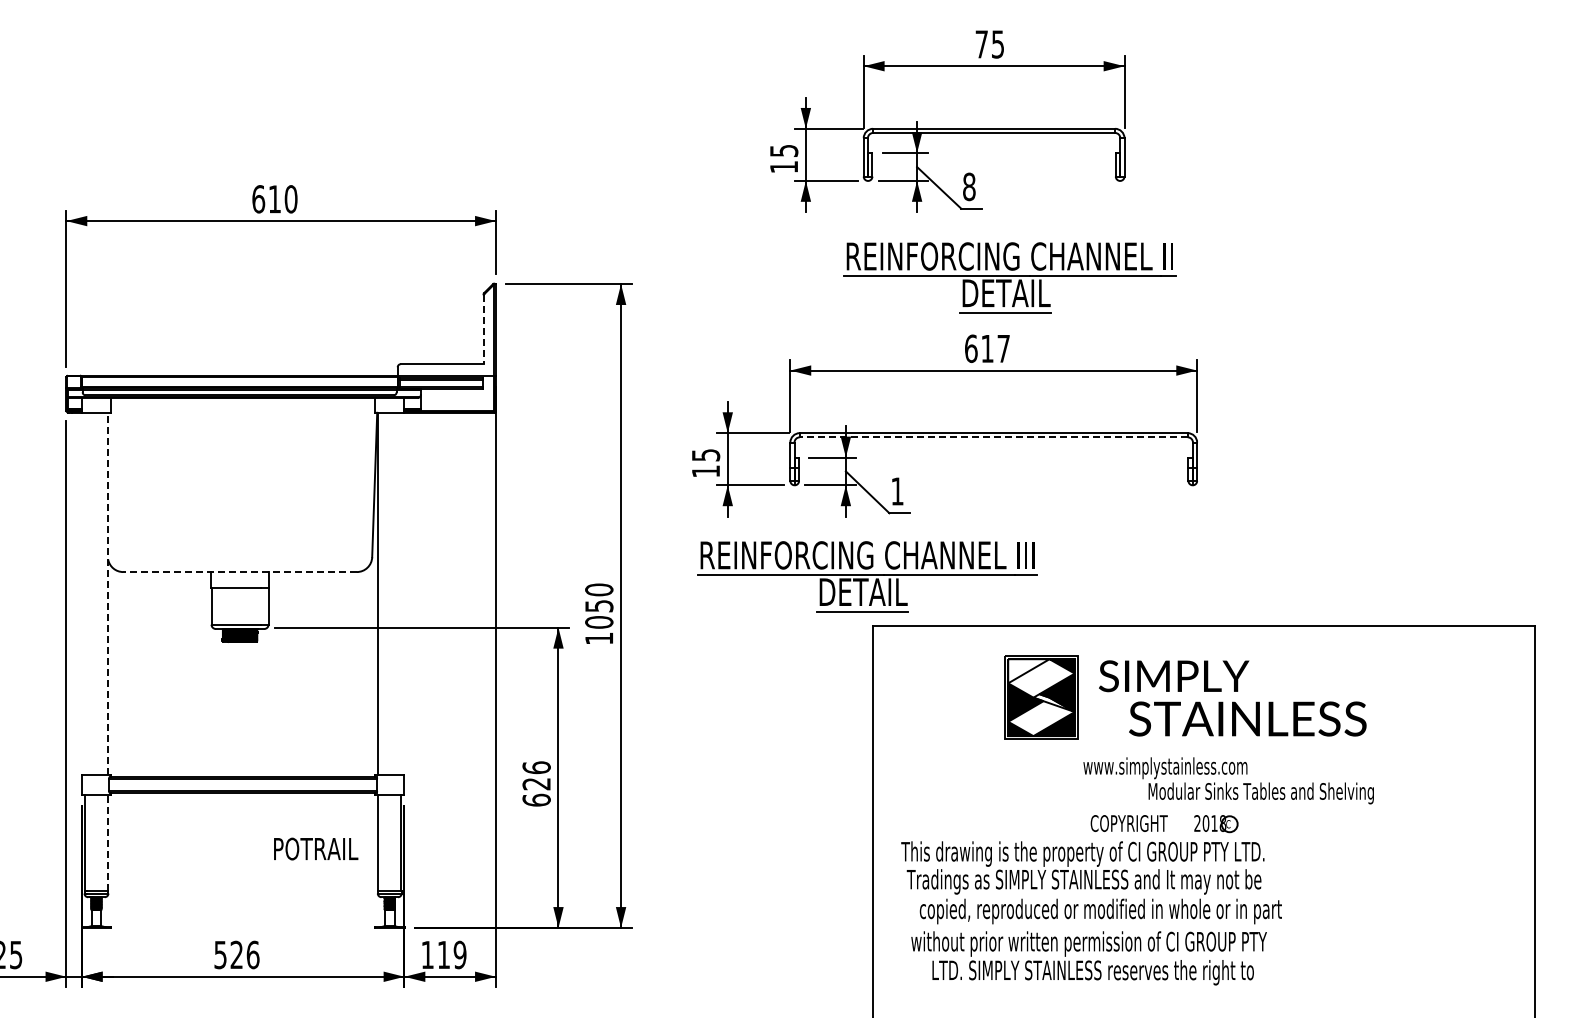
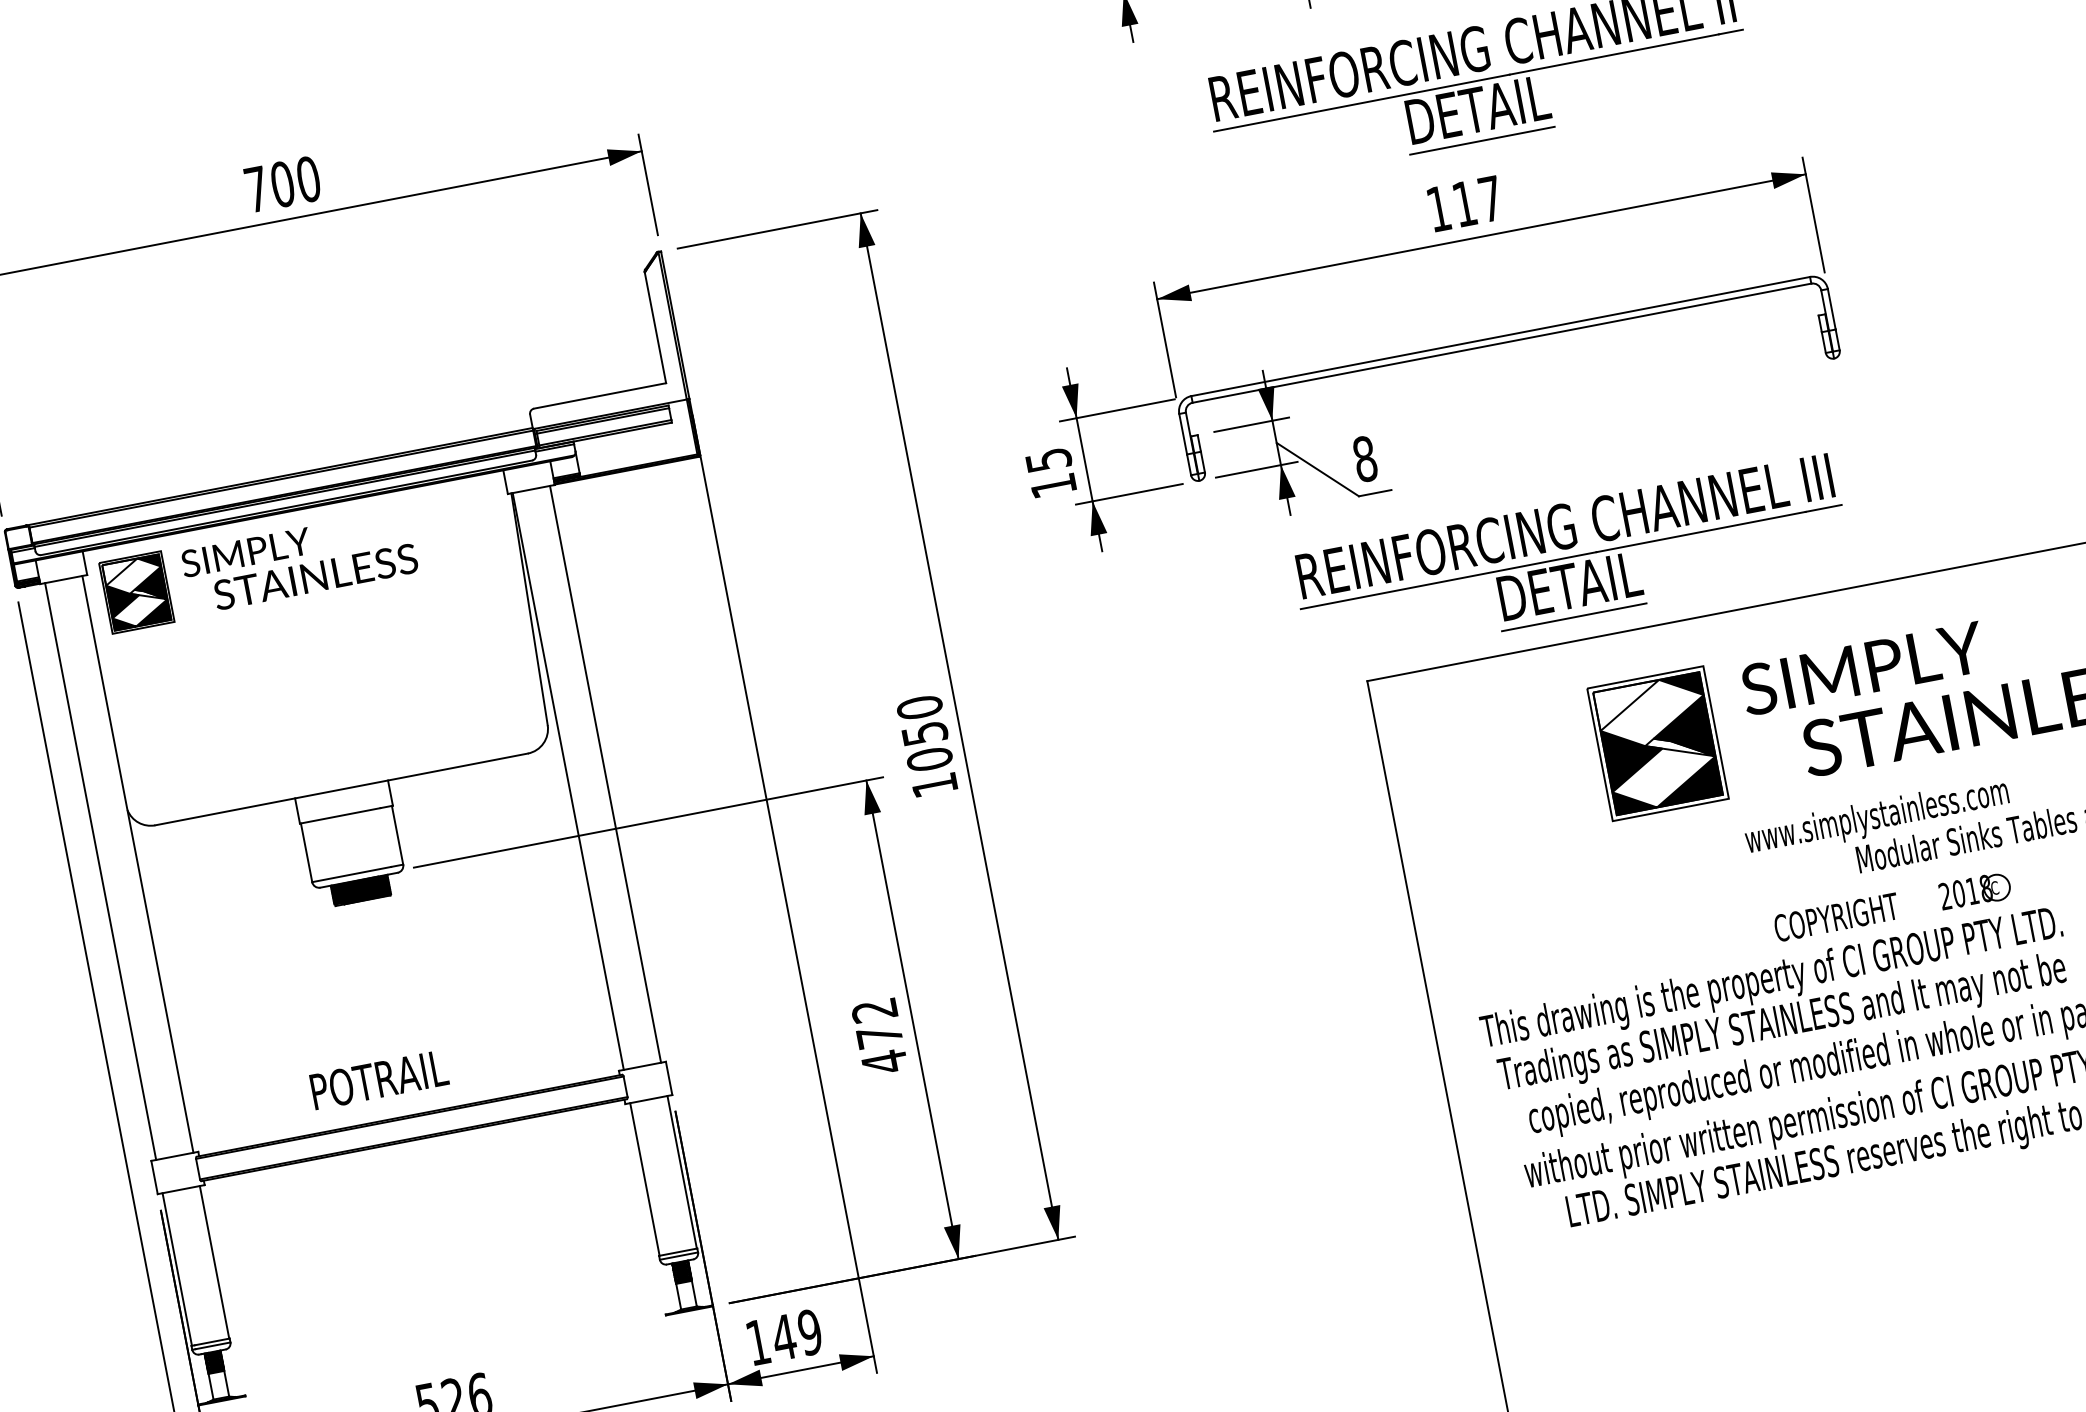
text: (266, 199) -> (269, 187), 610 -> 700
line: (483, 329) -> (655, 327), dashed -> solid
text: (971, 348) -> (1439, 208), 617 -> 117
part: (215, 428) -> (258, 568), added
line: (993, 437) -> (1501, 343), dashed -> solid
text: (897, 491) -> (1365, 459), 1 -> 8
line: (240, 572) -> (342, 790), dashed -> solid
part: (867, 576) -> (1571, 559), moved
line: (84, 593) -> (100, 871), added
line: (108, 593) -> (138, 864), dashed -> solid
line: (401, 593) -> (605, 774), added
text: (536, 784) -> (879, 1037), 626 -> 472
line: (108, 843) -> (215, 1262), dashed -> solid
text: (316, 848) -> (379, 1078), moved
text: (443, 954) -> (783, 1336), 119 -> 149

